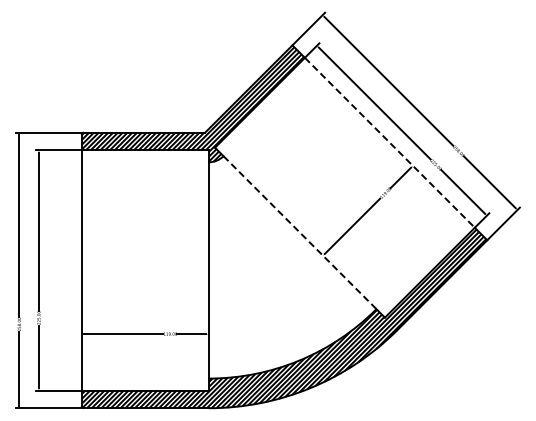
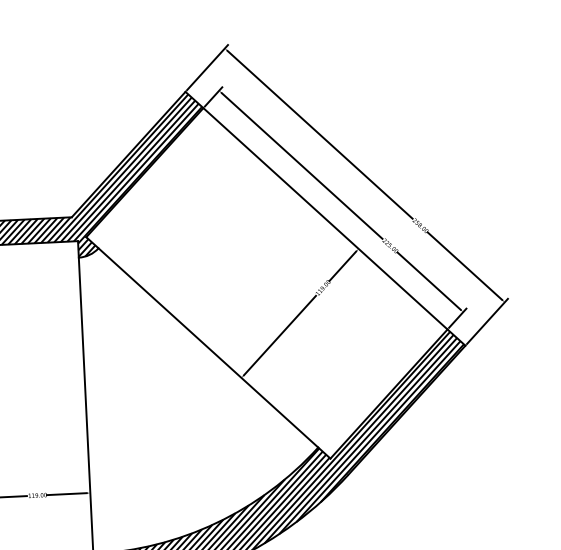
line: (390, 143) -> (326, 219), dashed -> solid
line: (300, 233) -> (209, 349), dashed -> solid

